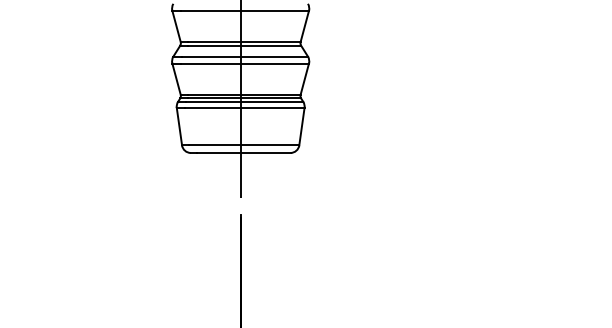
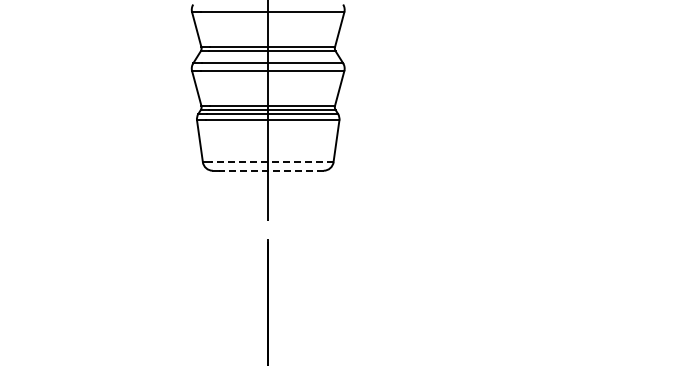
line: (243, 145) -> (271, 162), solid -> dashed
line: (243, 152) -> (271, 170), solid -> dashed

